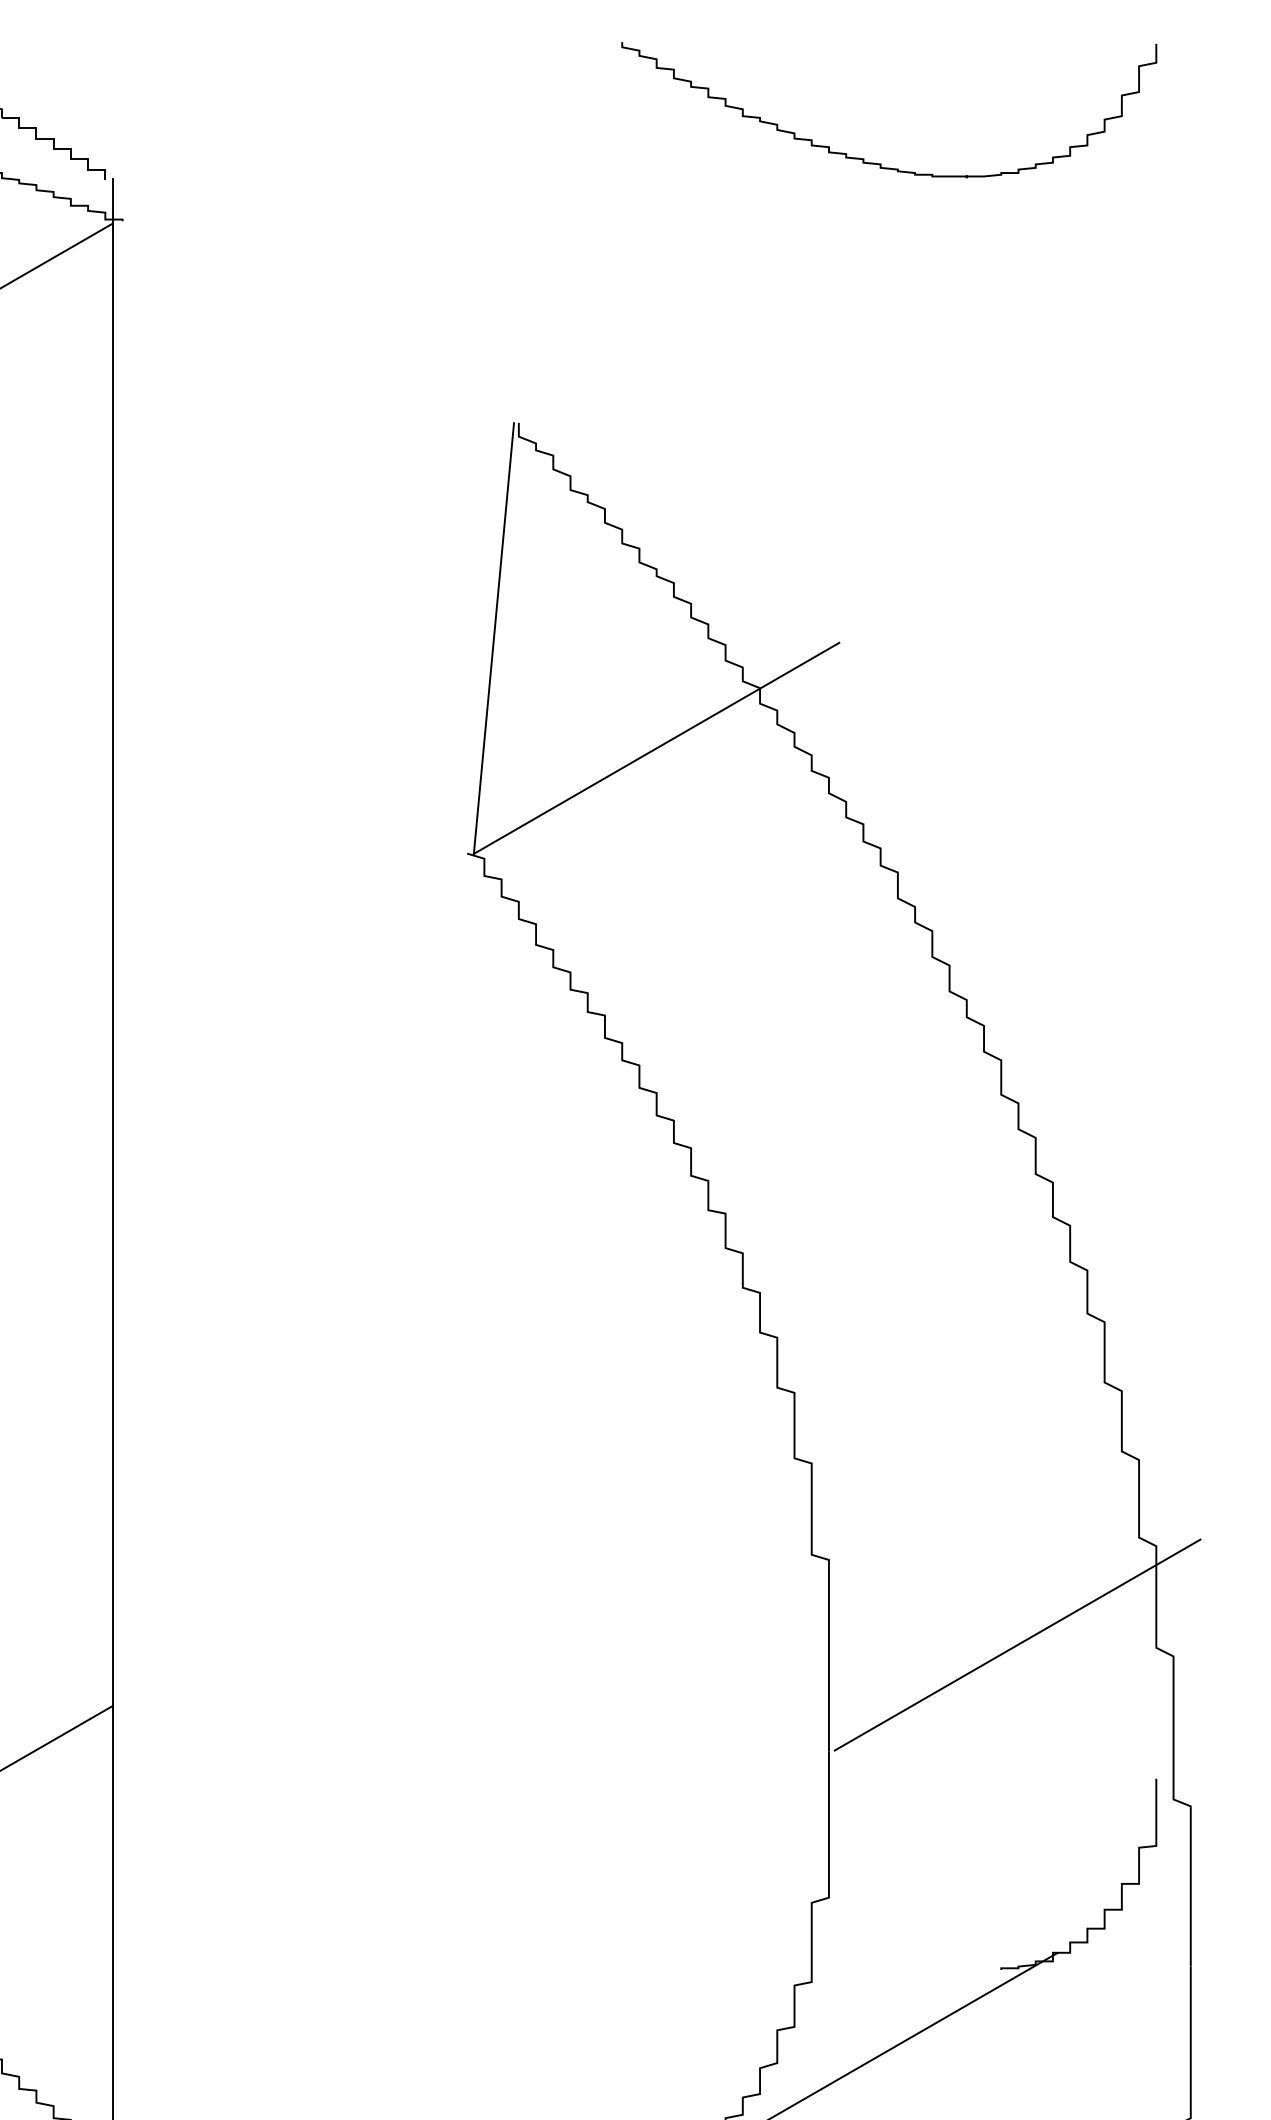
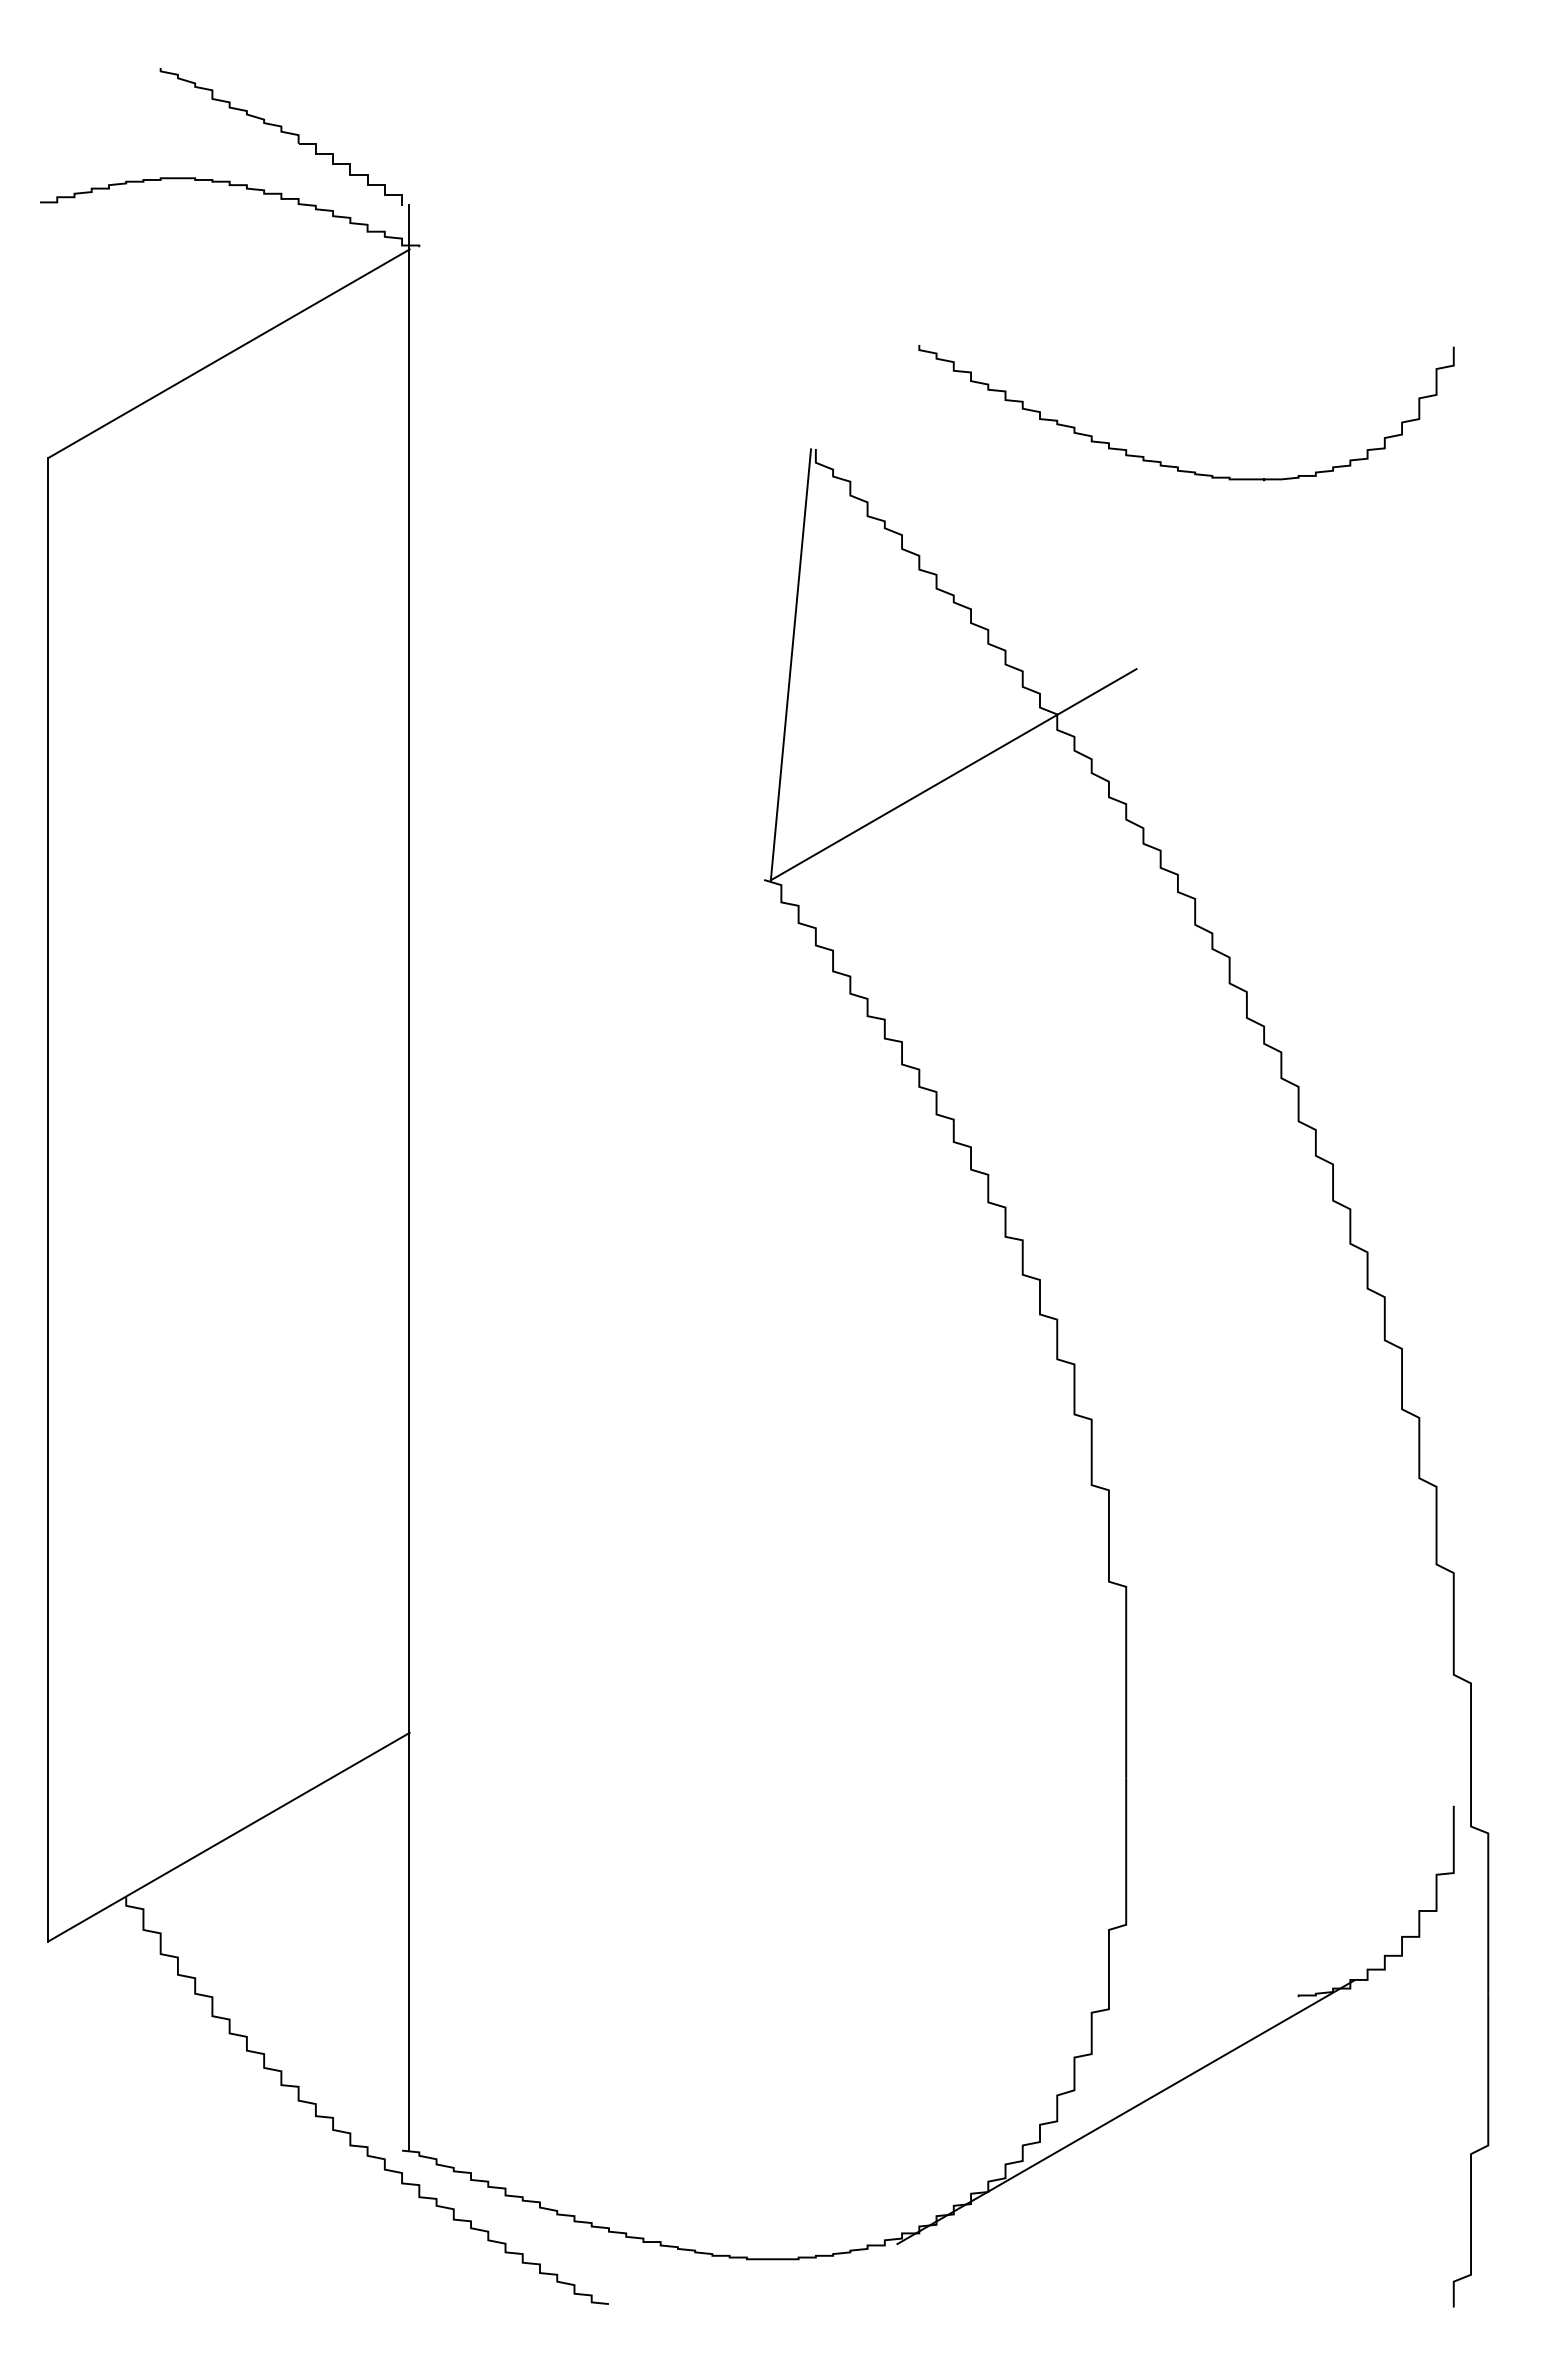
curve: (881, 163) -> (1178, 466), moved
line: (1017, 1644) -> (1314, 1671), removed

